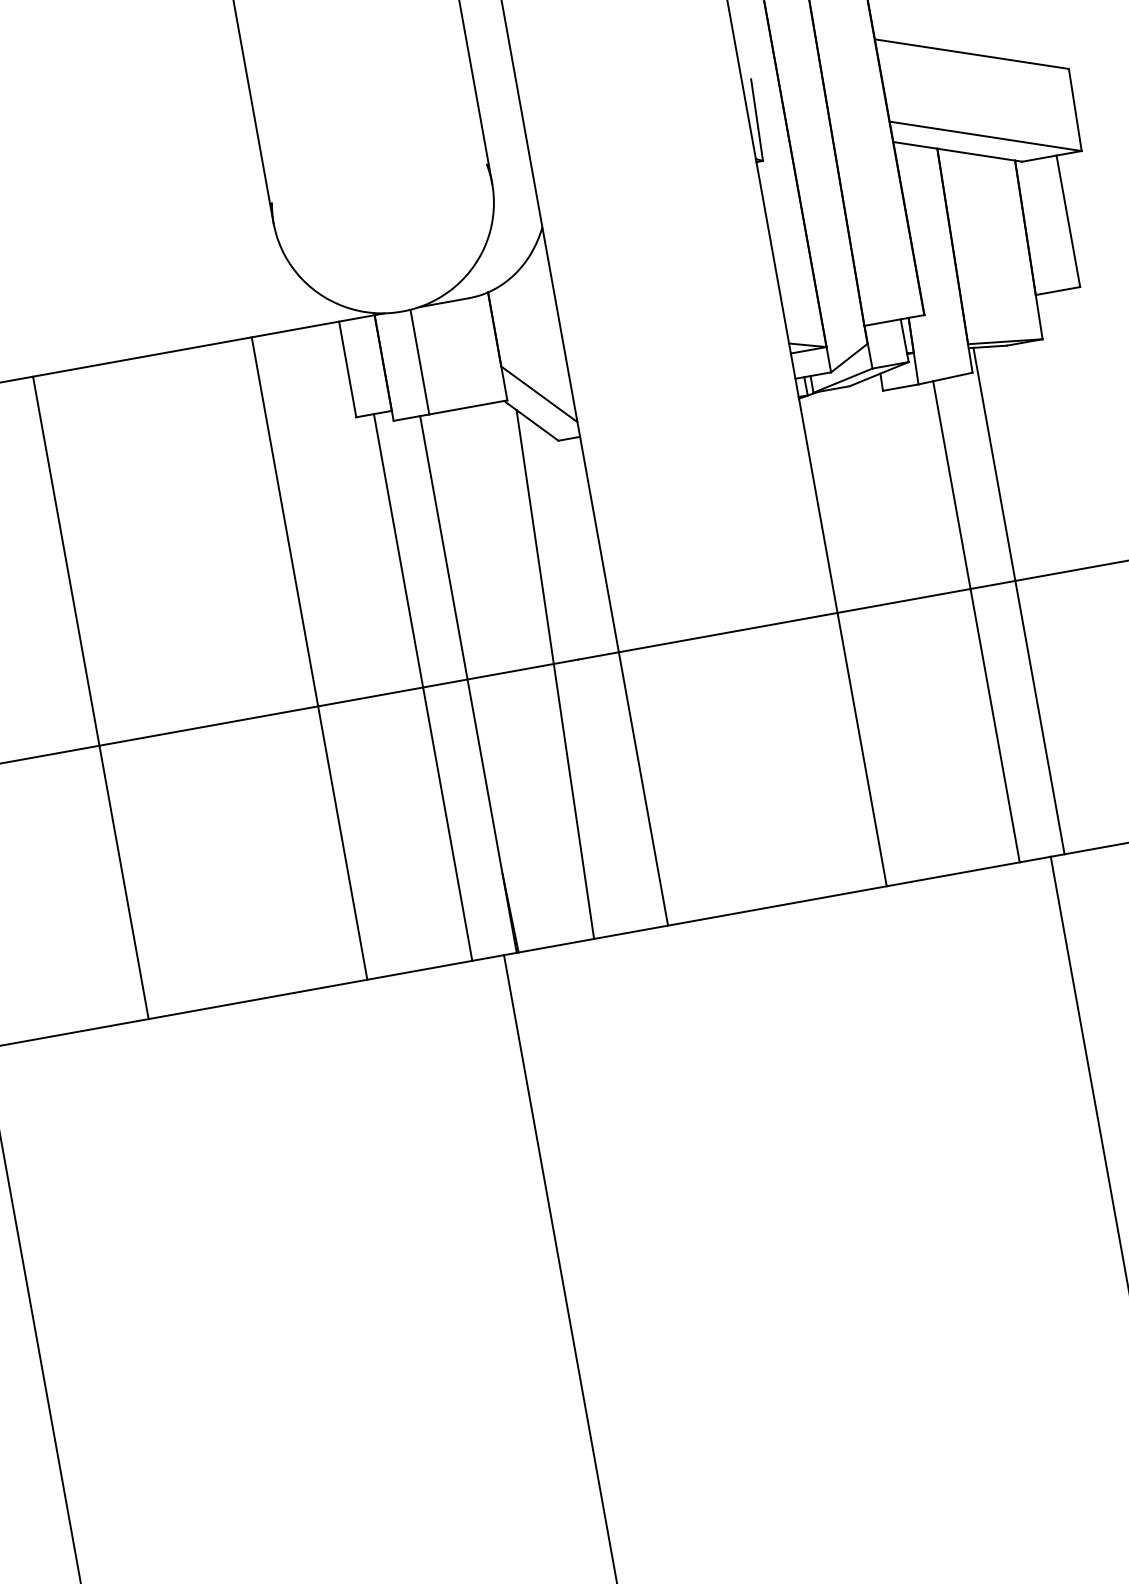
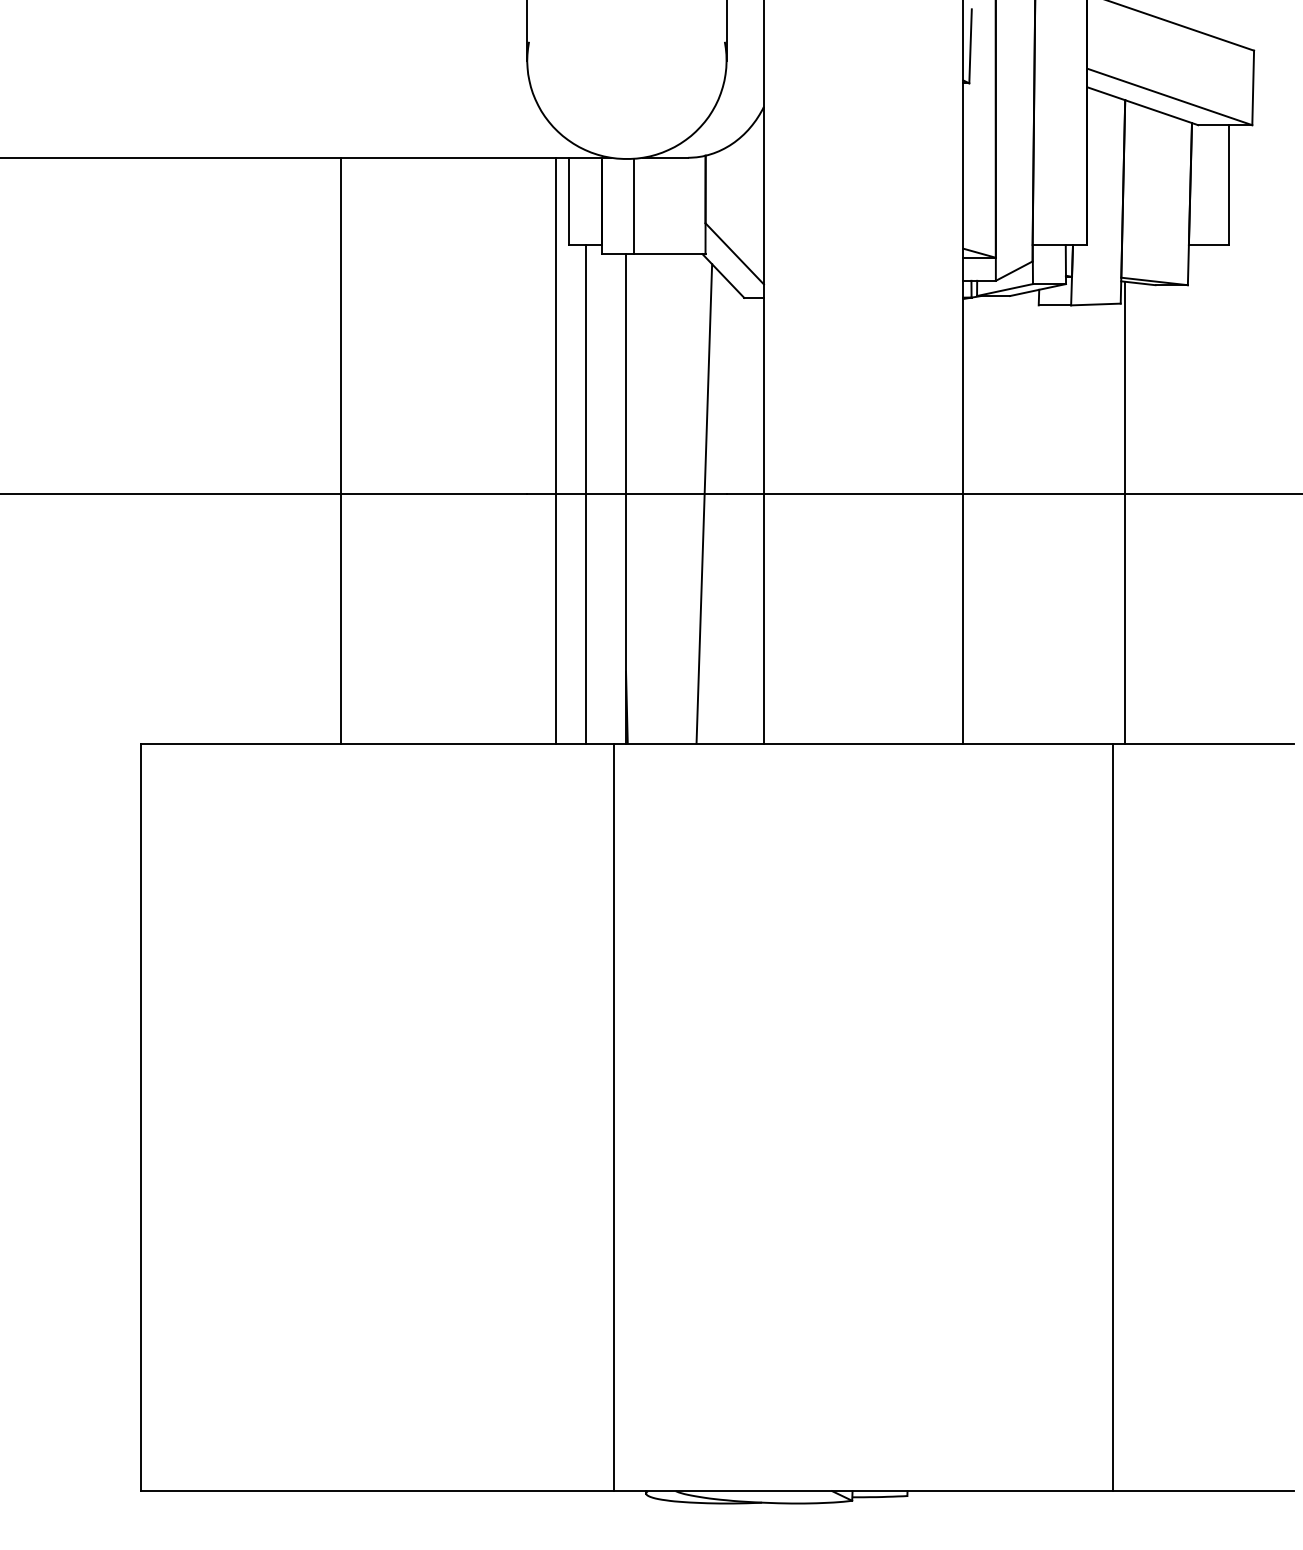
line: (976, 621) -> (1084, 523), removed
line: (309, 658) -> (555, 450), moved
line: (90, 697) -> (341, 450), moved

